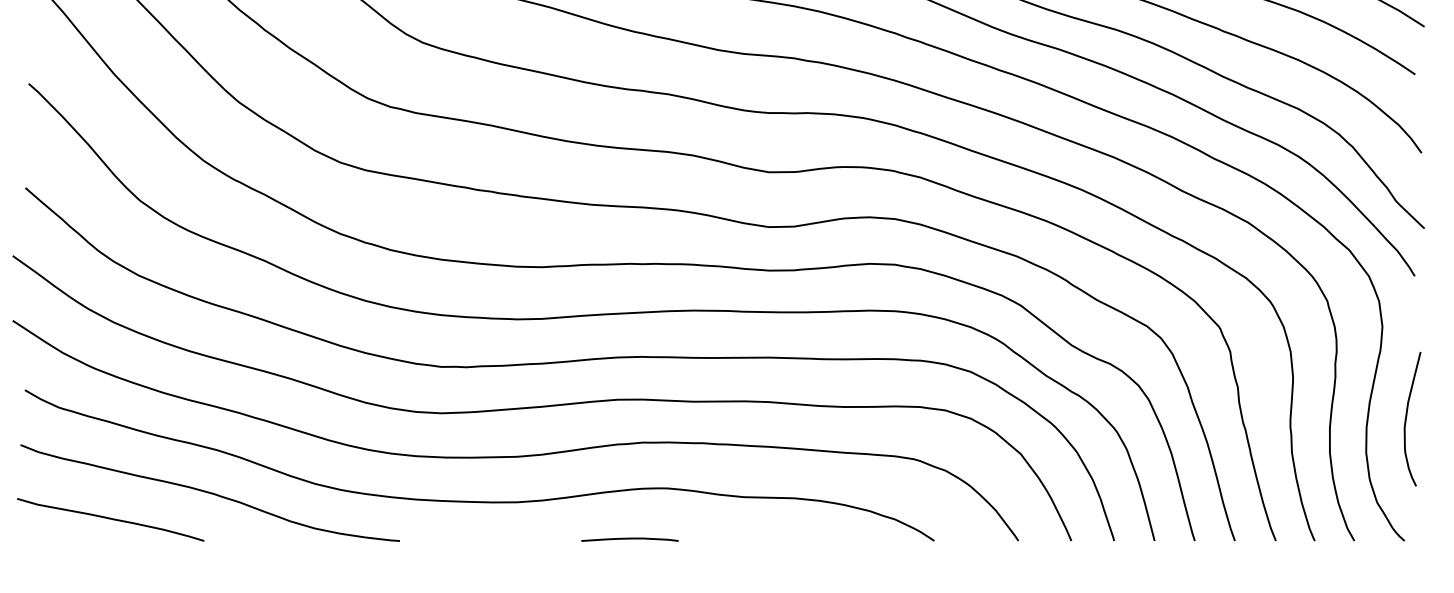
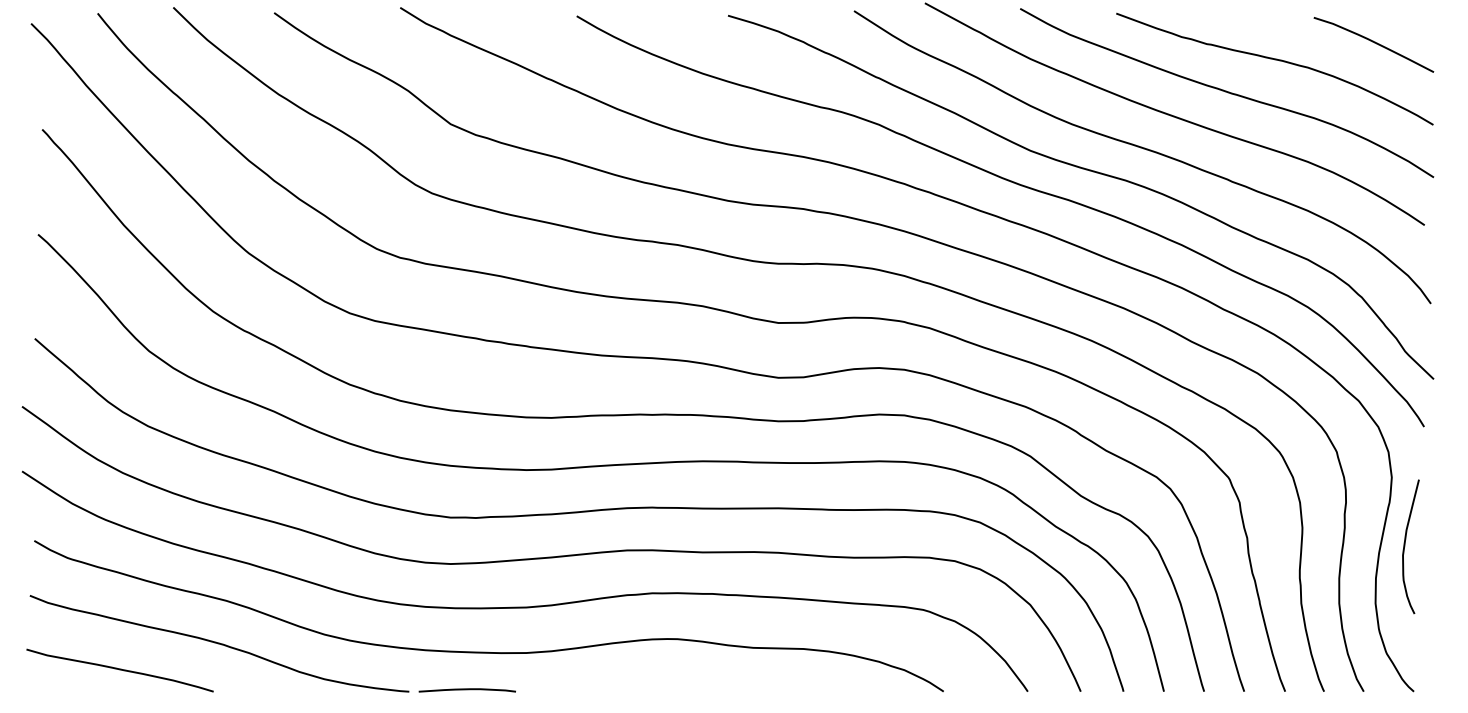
curve: (1407, 418) -> (1405, 546), moved
curve: (629, 539) -> (466, 690), moved

